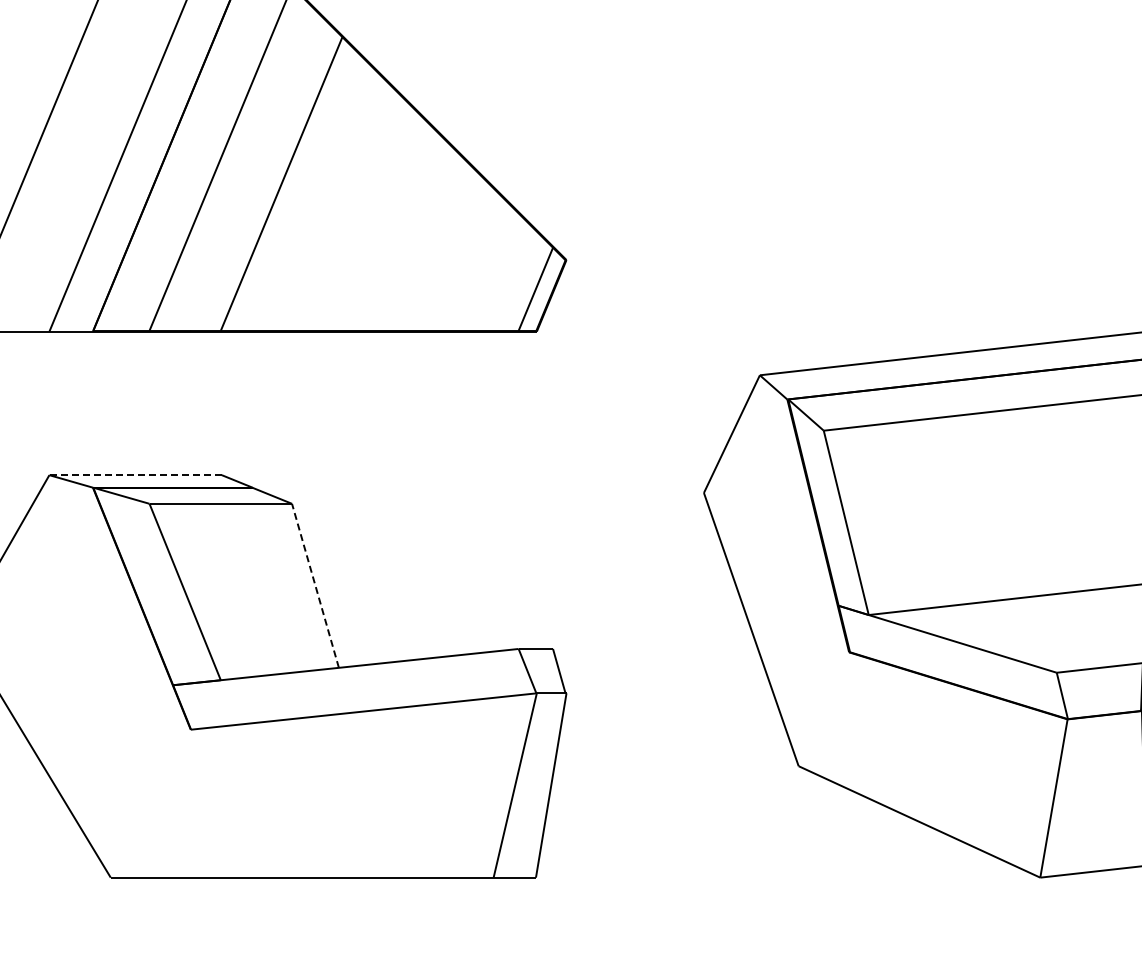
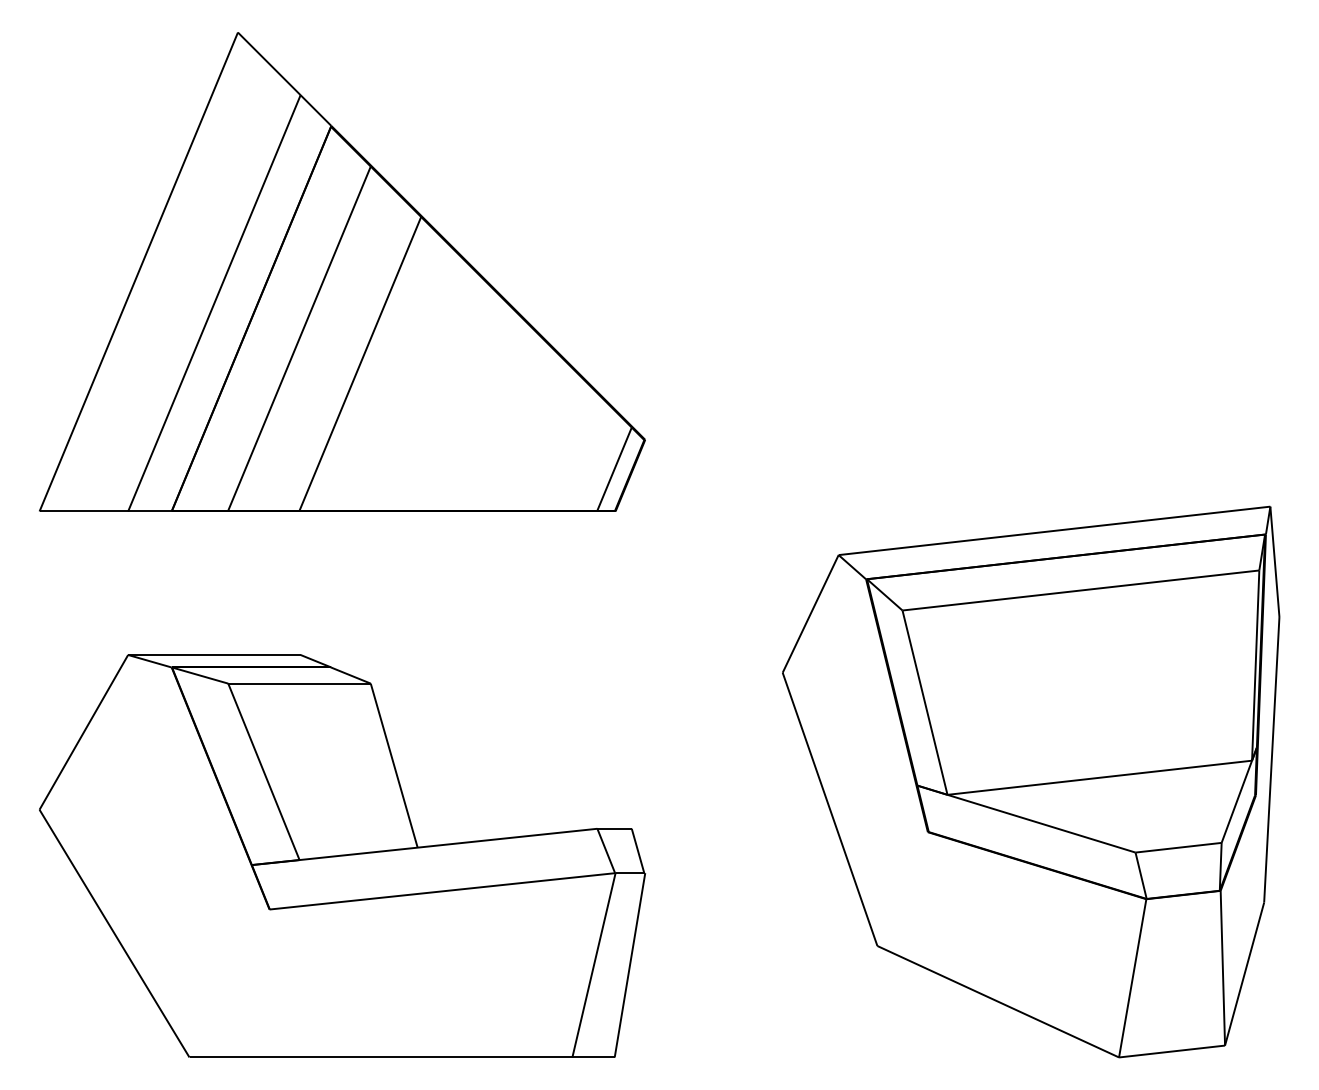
line: (134, 474) -> (213, 654), dashed -> solid
line: (315, 585) -> (394, 765), dashed -> solid

